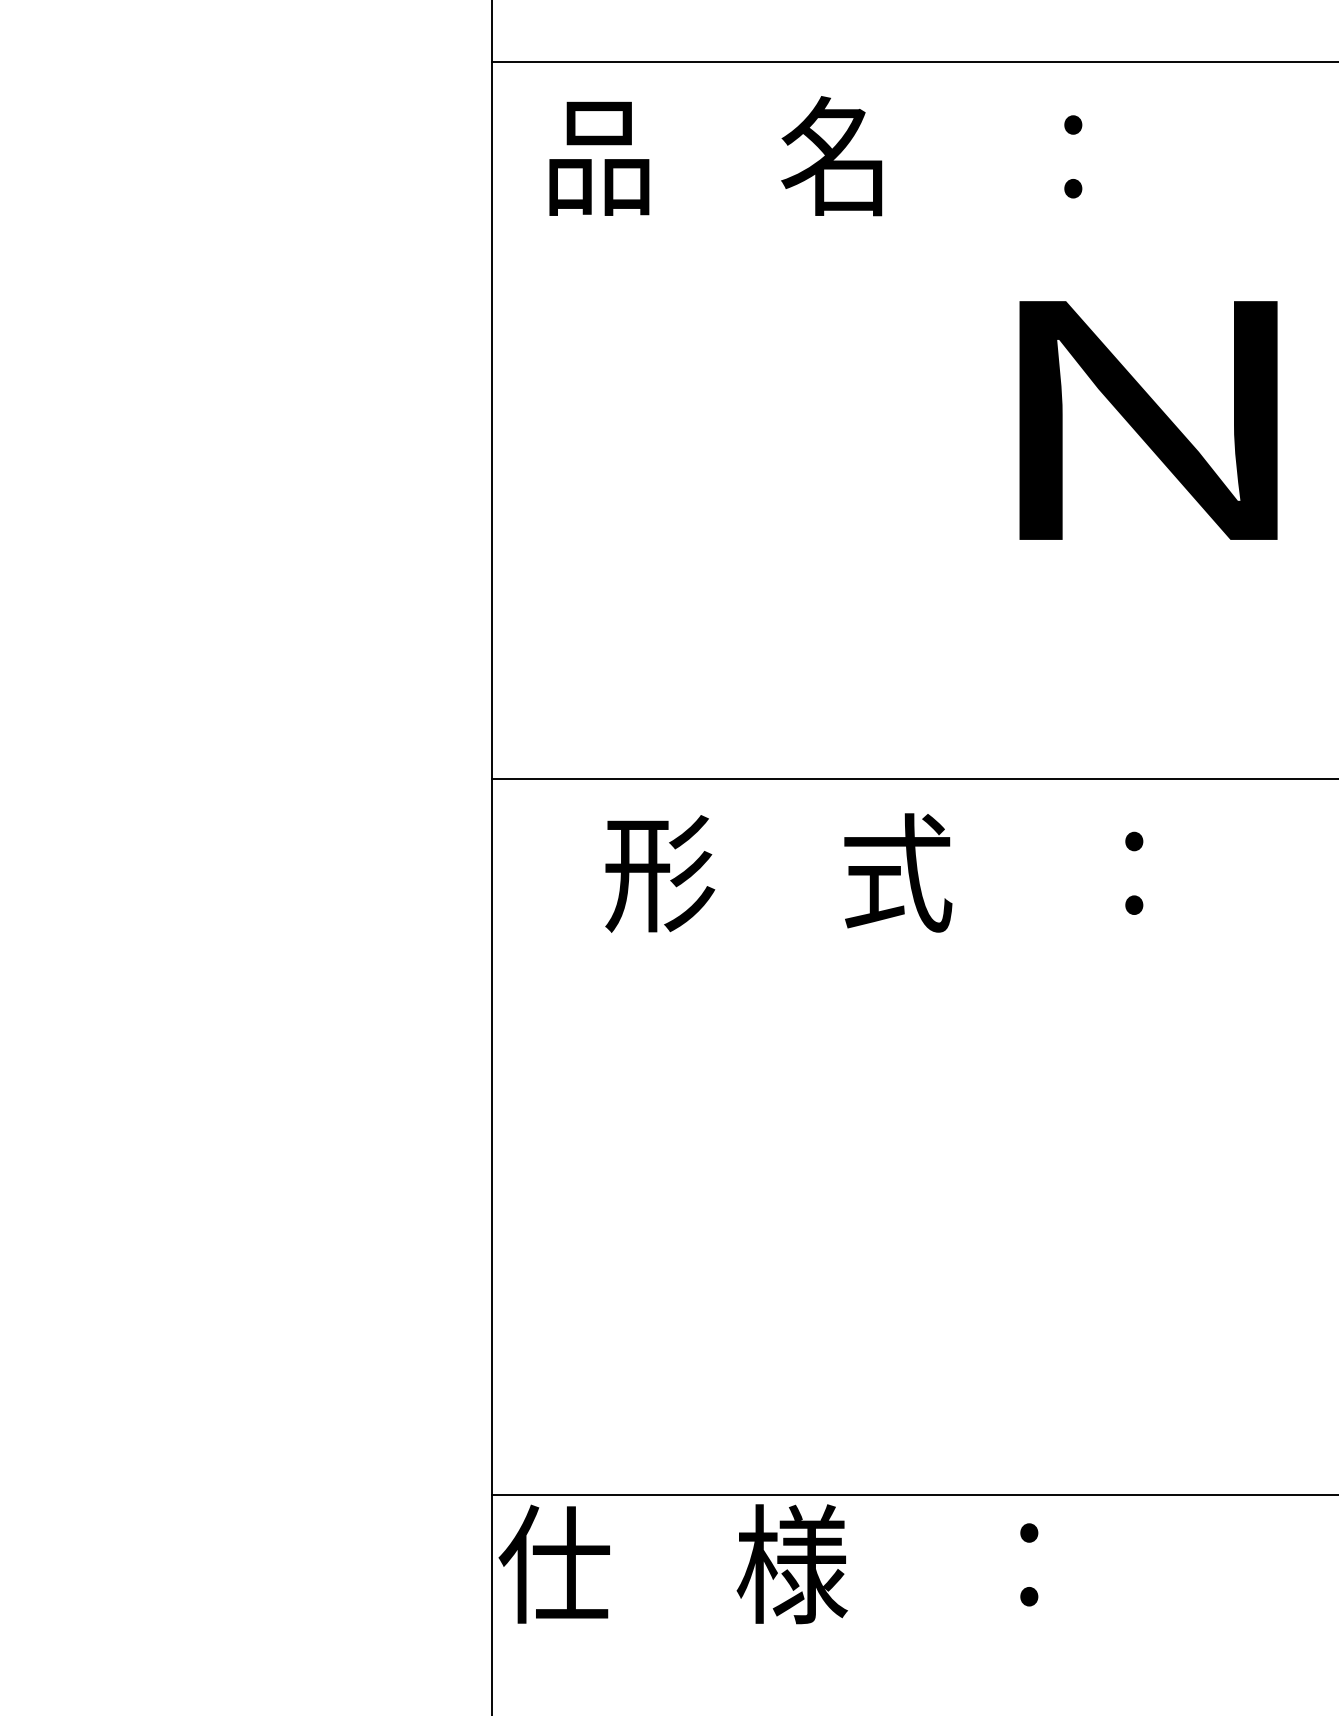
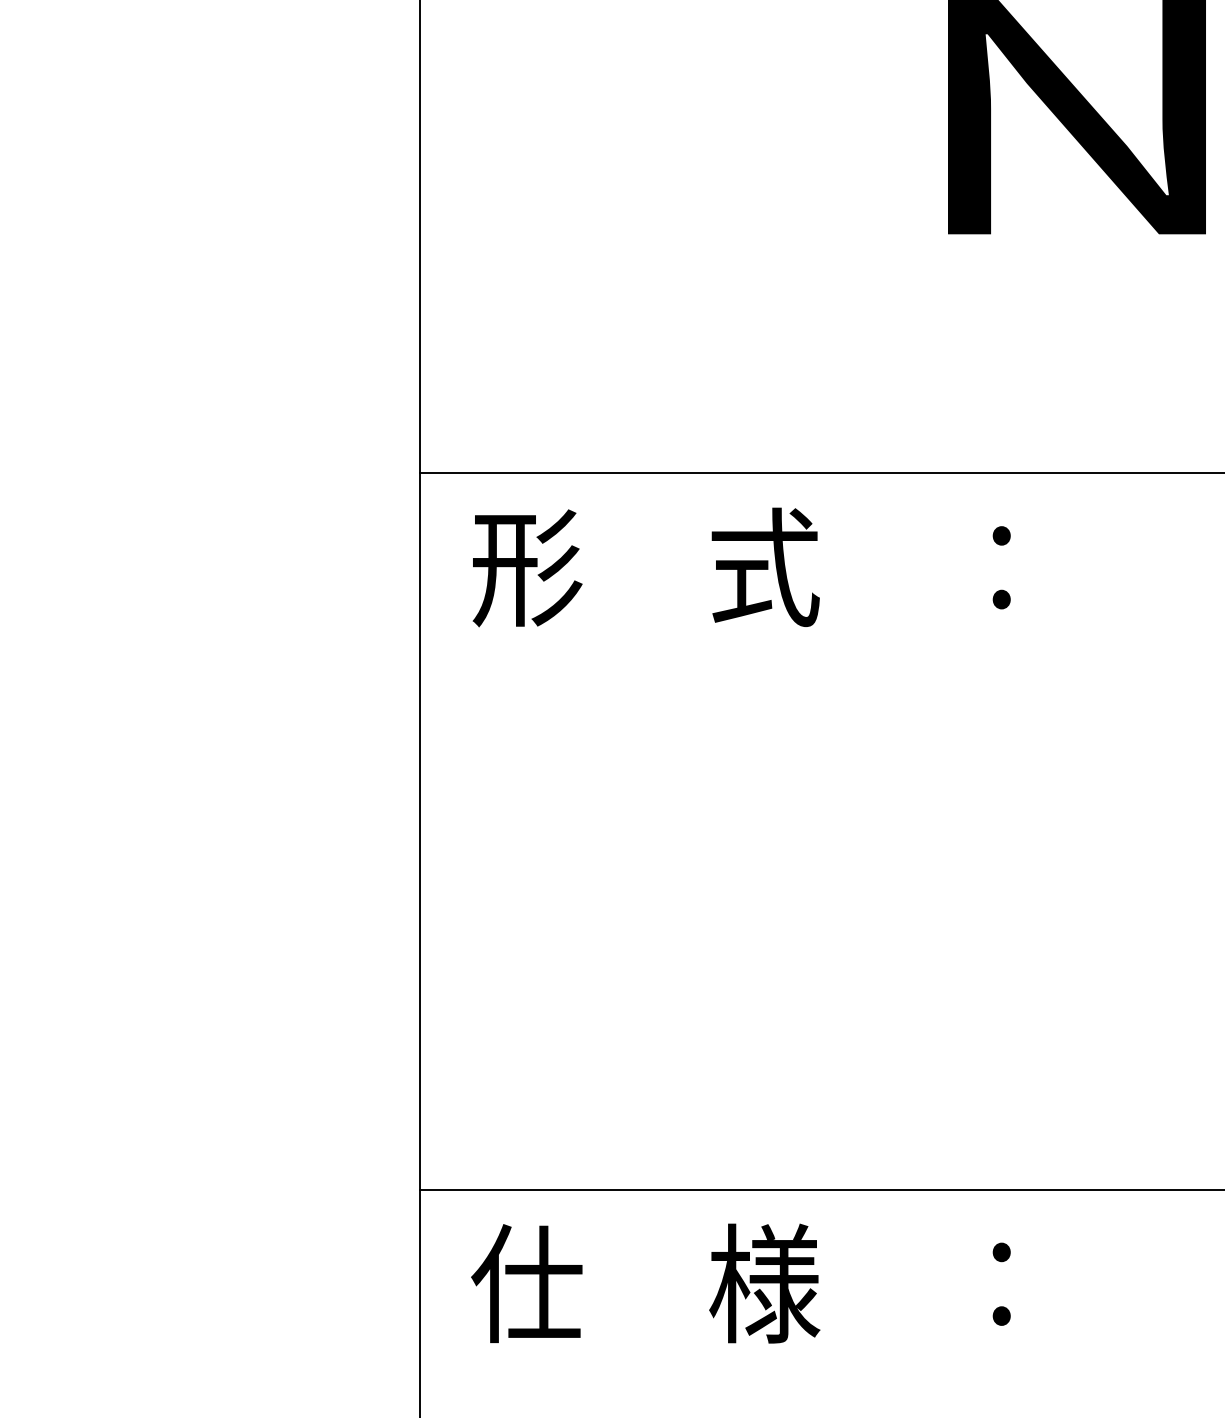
text: (874, 872) -> (741, 566), moved
text: (768, 1564) -> (740, 1283), moved

